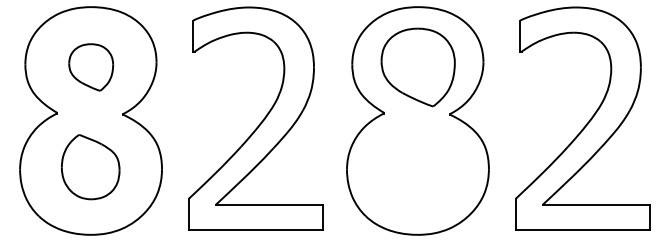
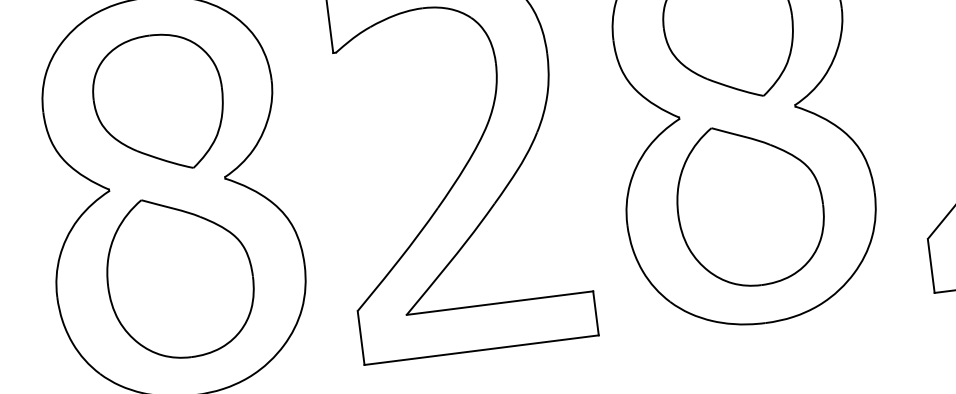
part: (90, 67) -> (157, 103), size x1.67
part: (90, 166) -> (179, 276), size x1.43
part: (417, 166) -> (749, 203), added

